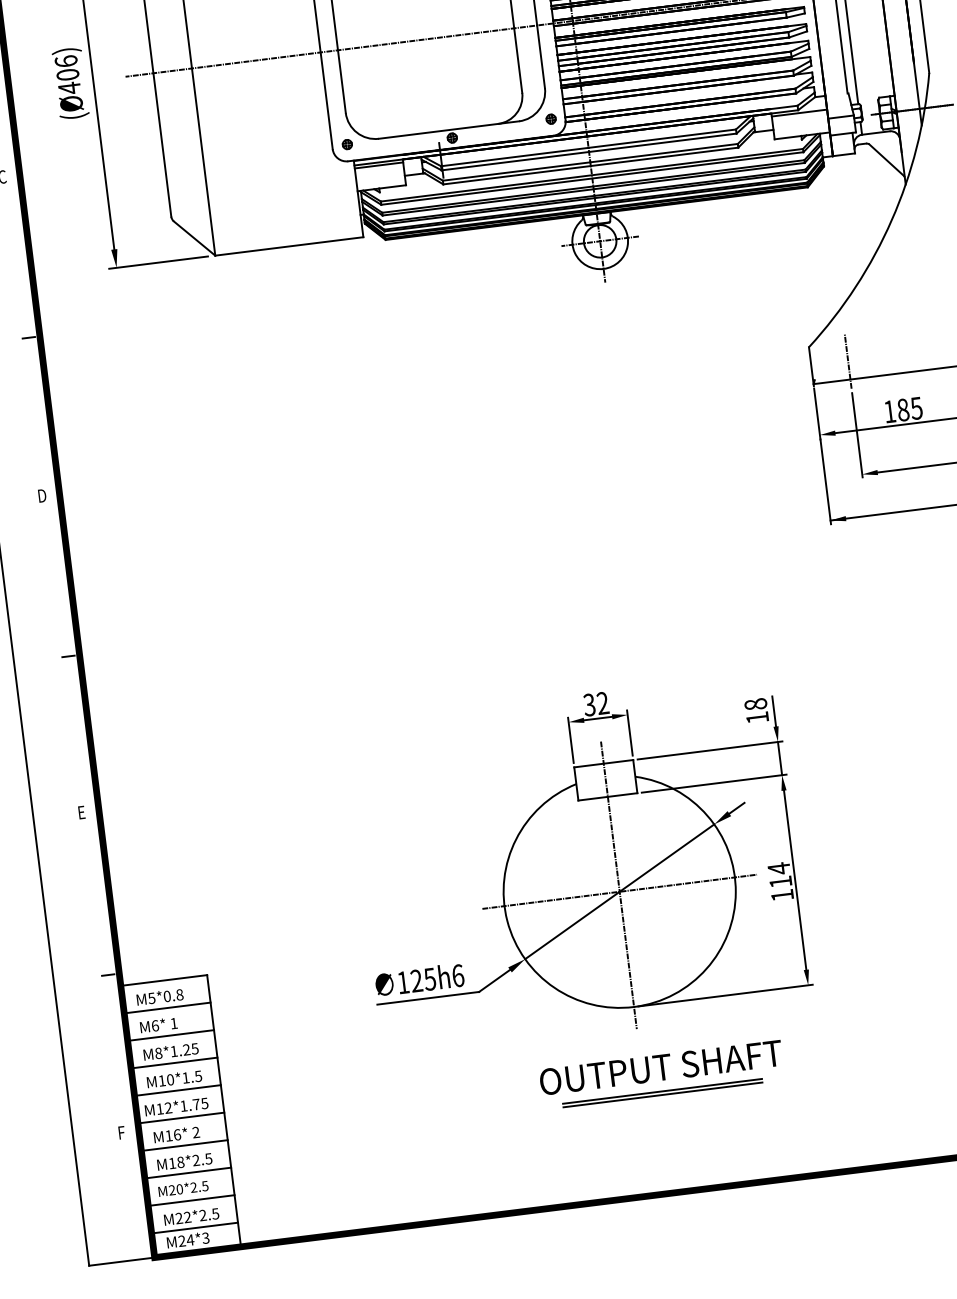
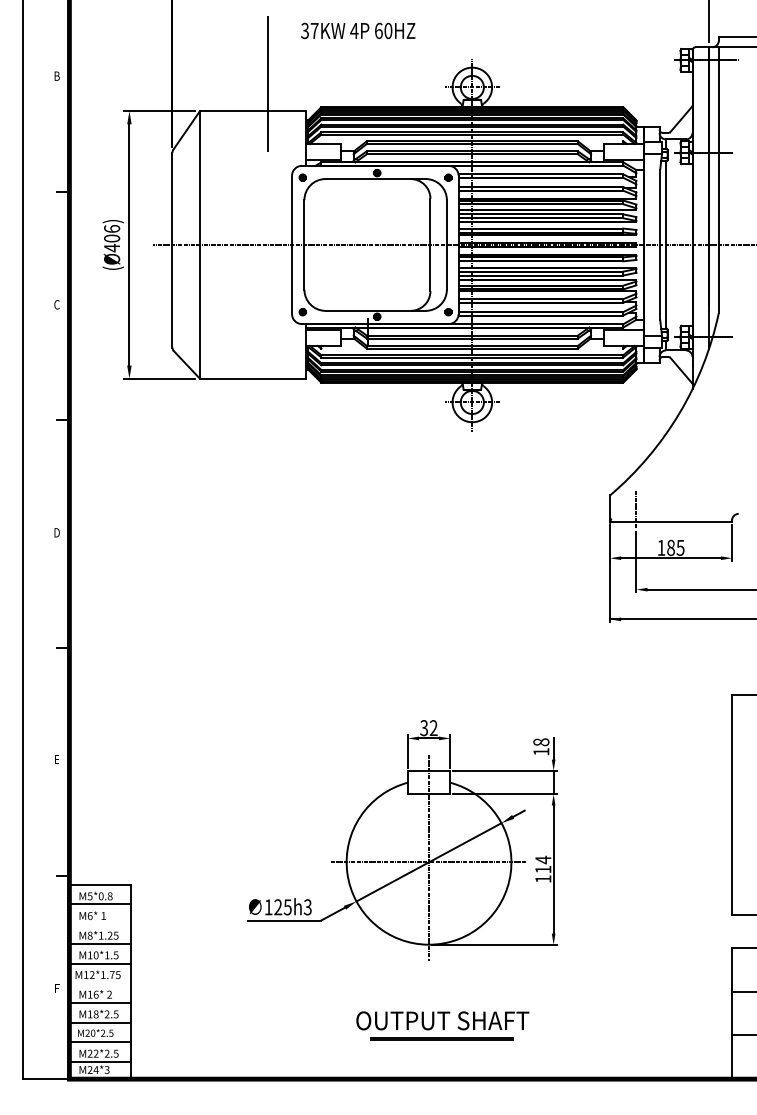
text: (457, 976) -> (307, 907), 125h6 -> 125h3
line: (171, 1035) -> (100, 924), removed
part: (661, 1074) -> (442, 1025), moved
line: (181, 1118) -> (100, 983), removed

